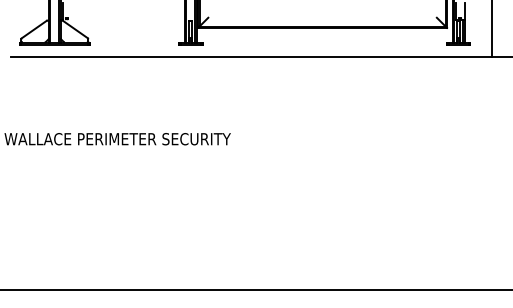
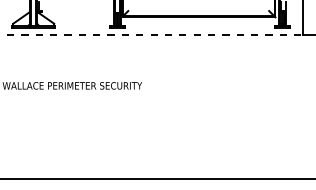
line: (252, 57) -> (155, 35), solid -> dashed

